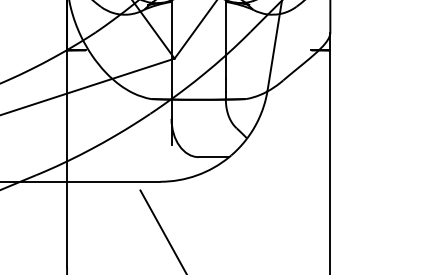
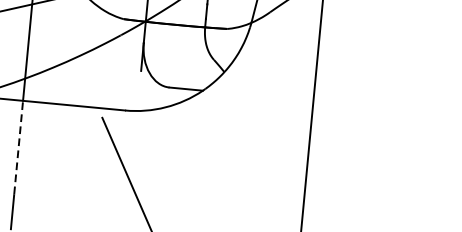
line: (67, 224) -> (19, 147), solid -> dashed

